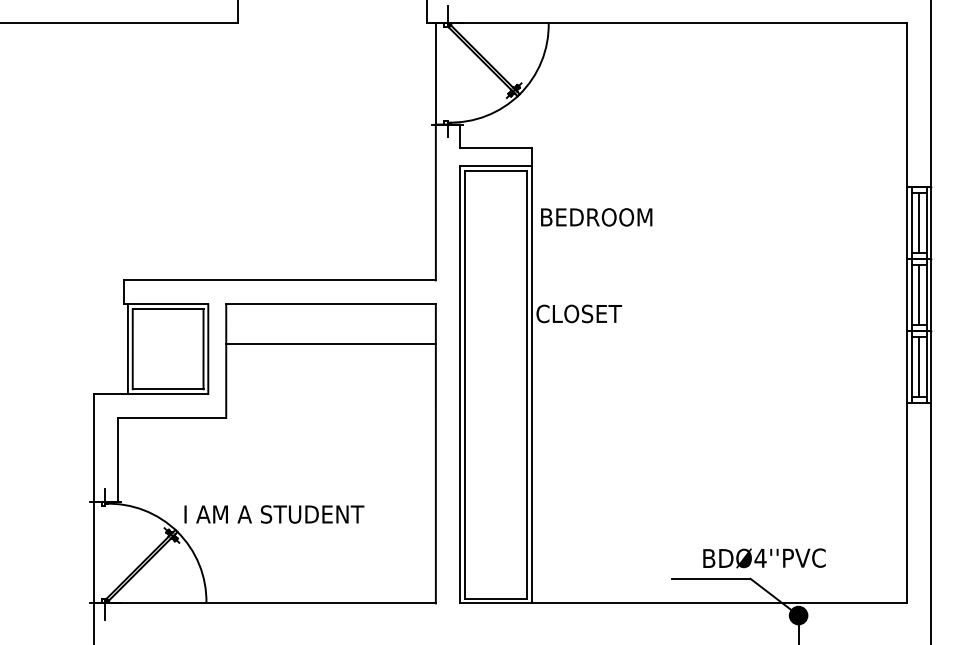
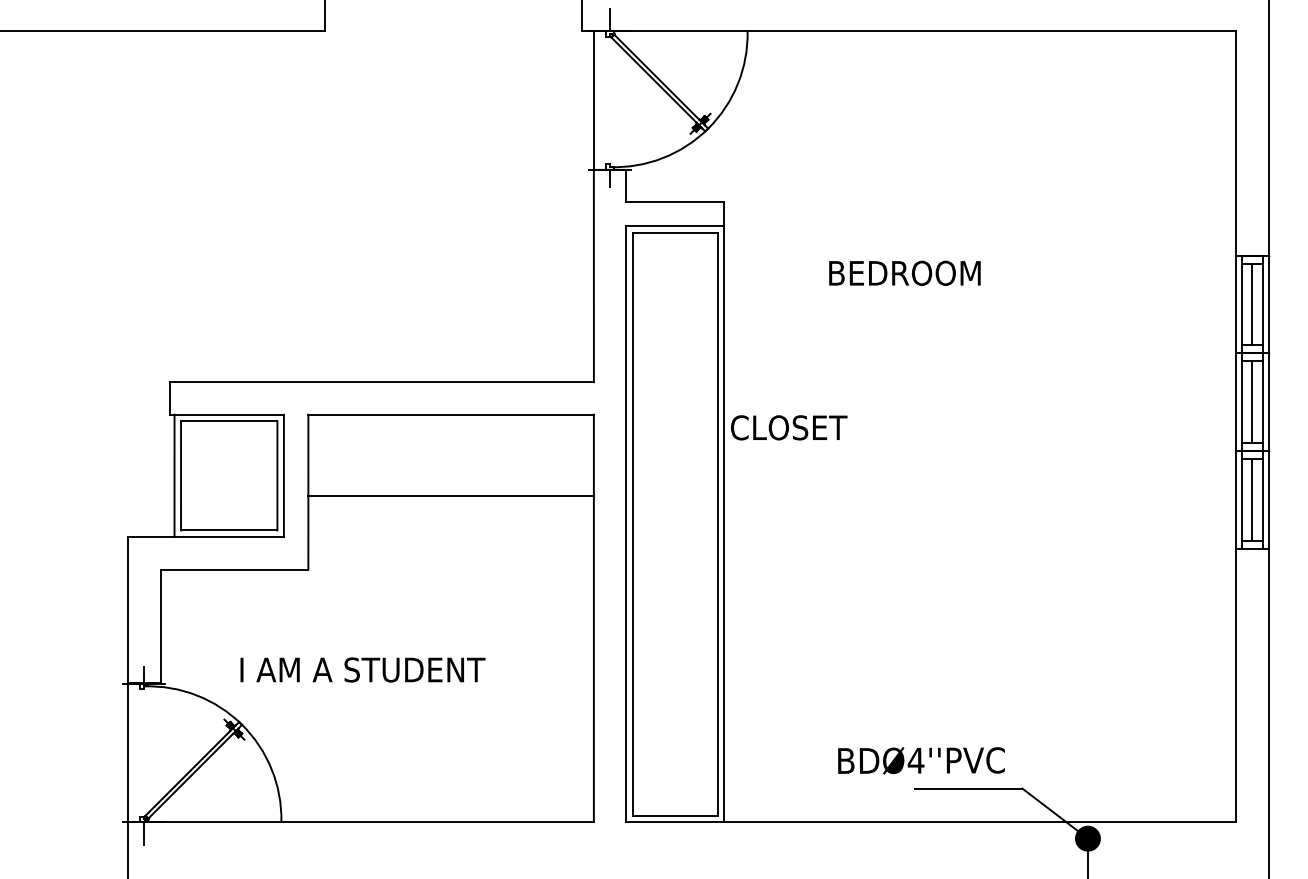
text: (596, 216) -> (904, 272), moved
line: (330, 343) -> (450, 496), moved
text: (274, 514) -> (362, 669), moved
text: (764, 558) -> (921, 760), moved

